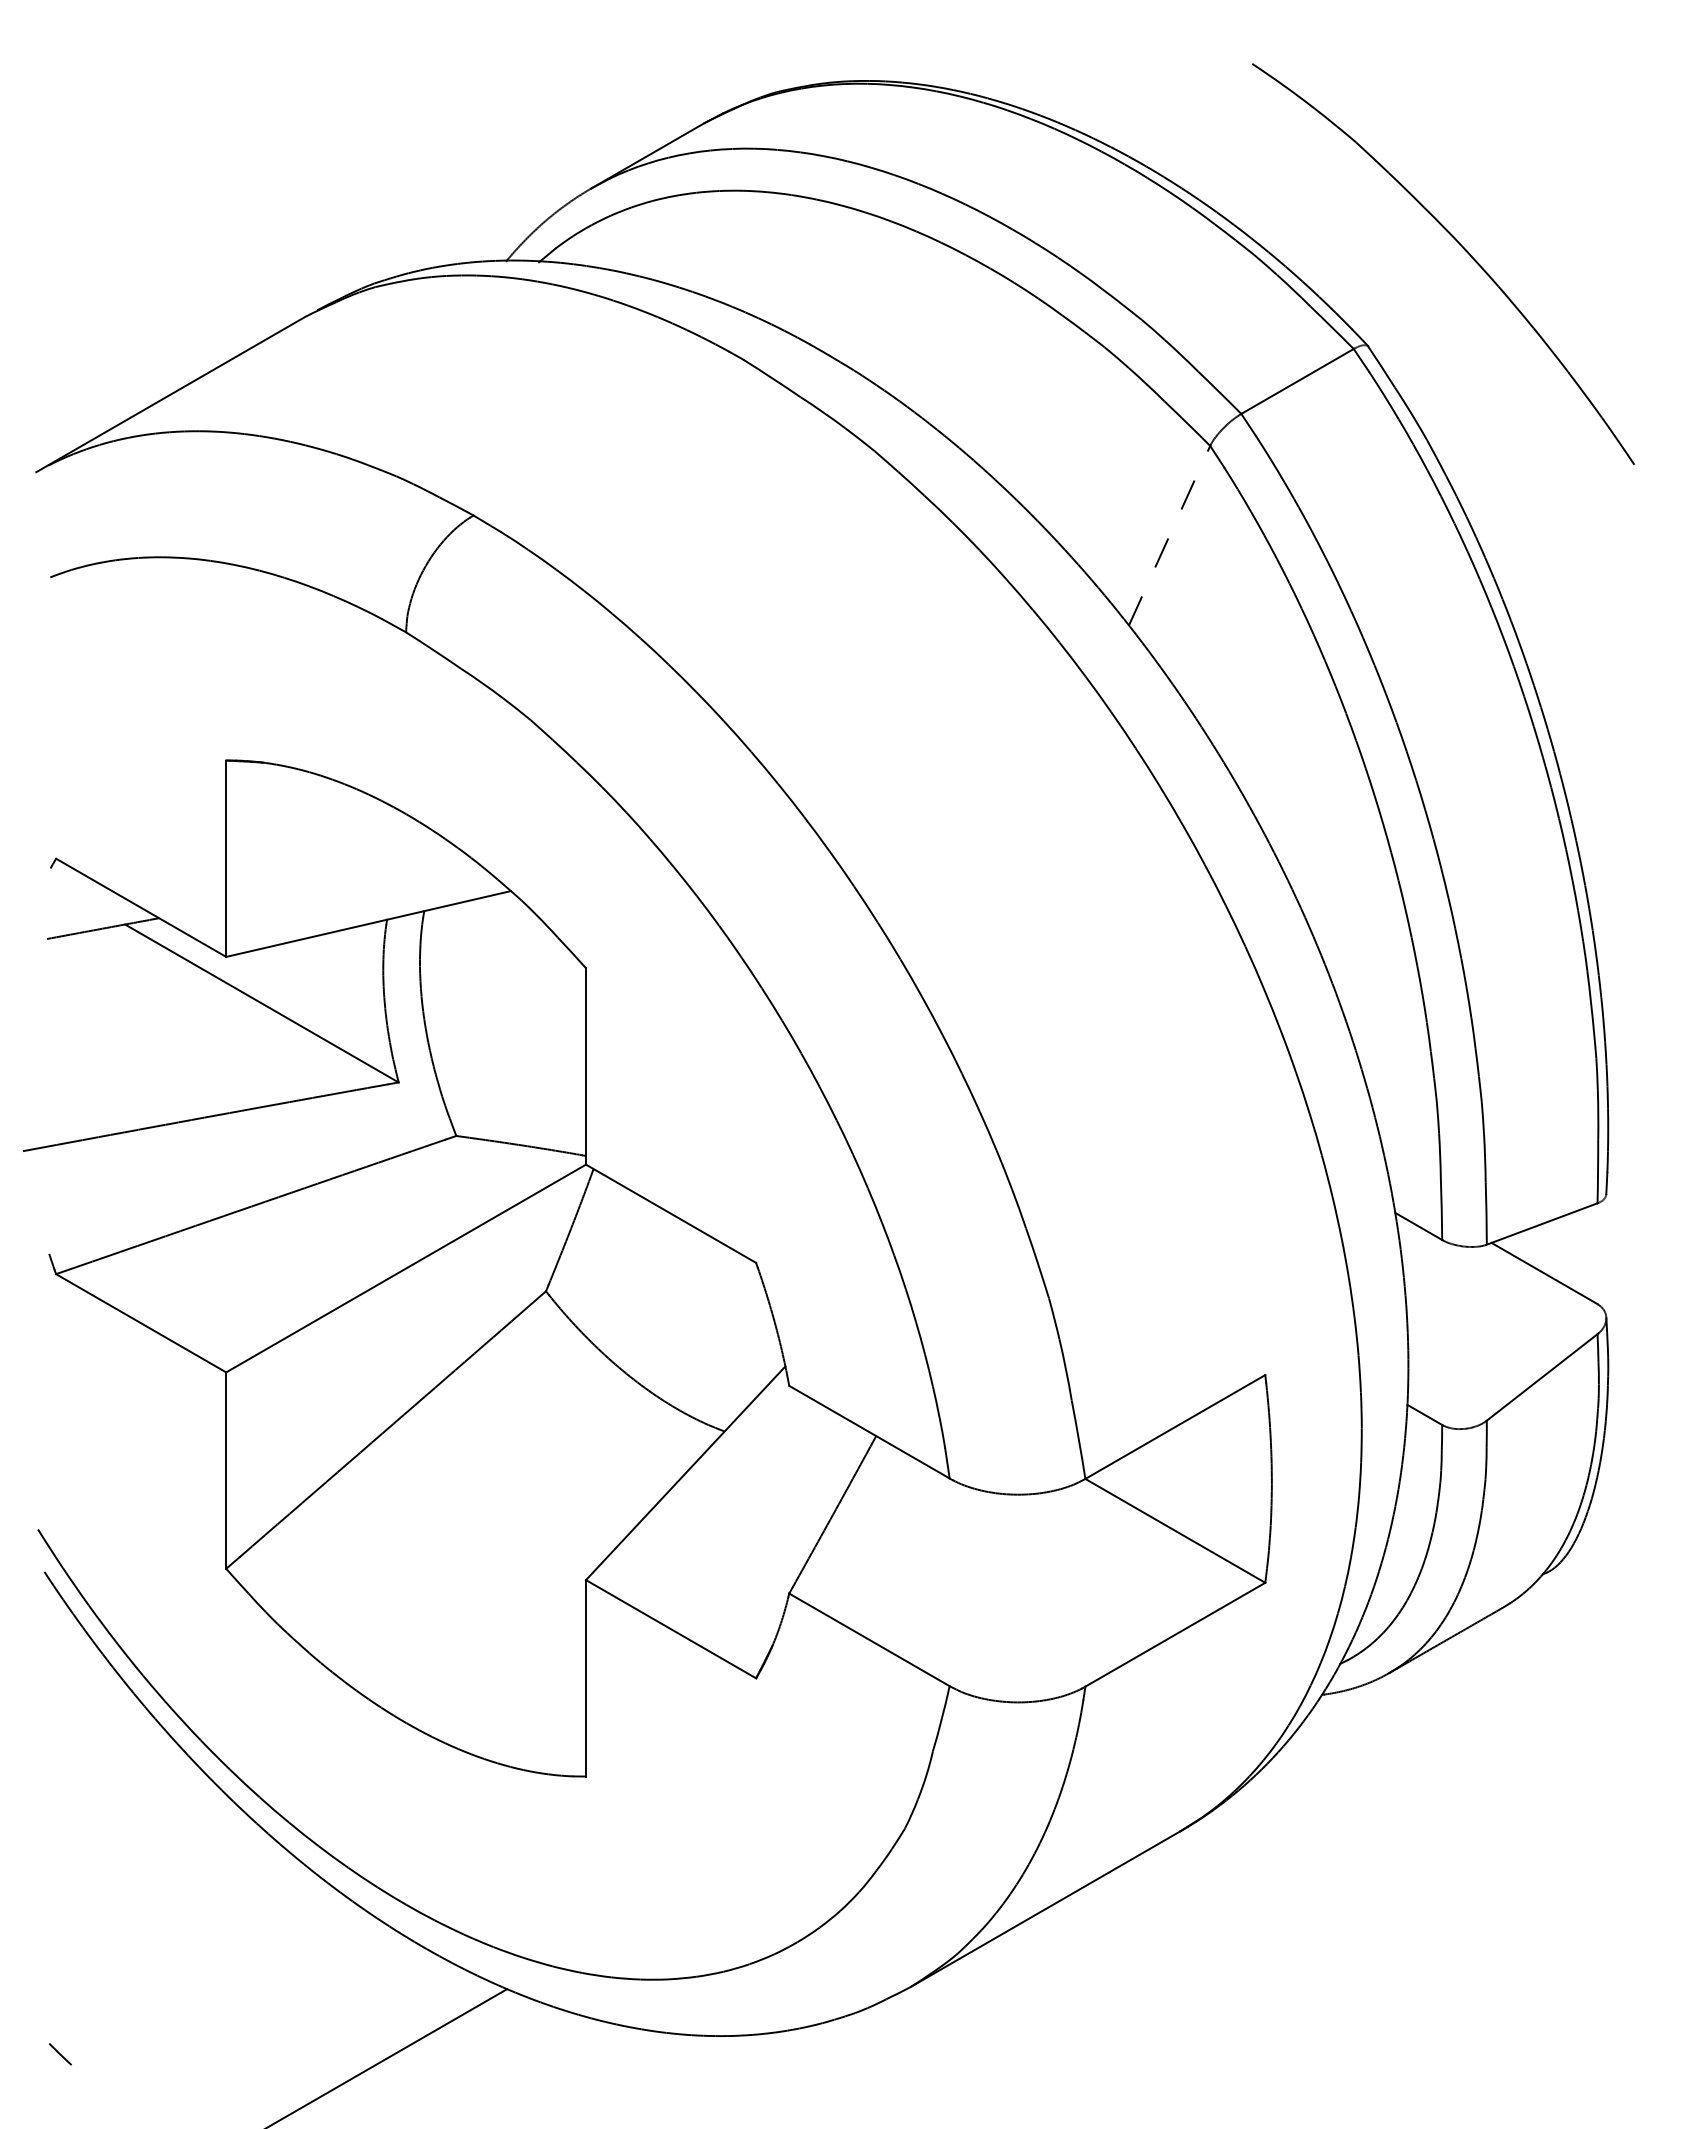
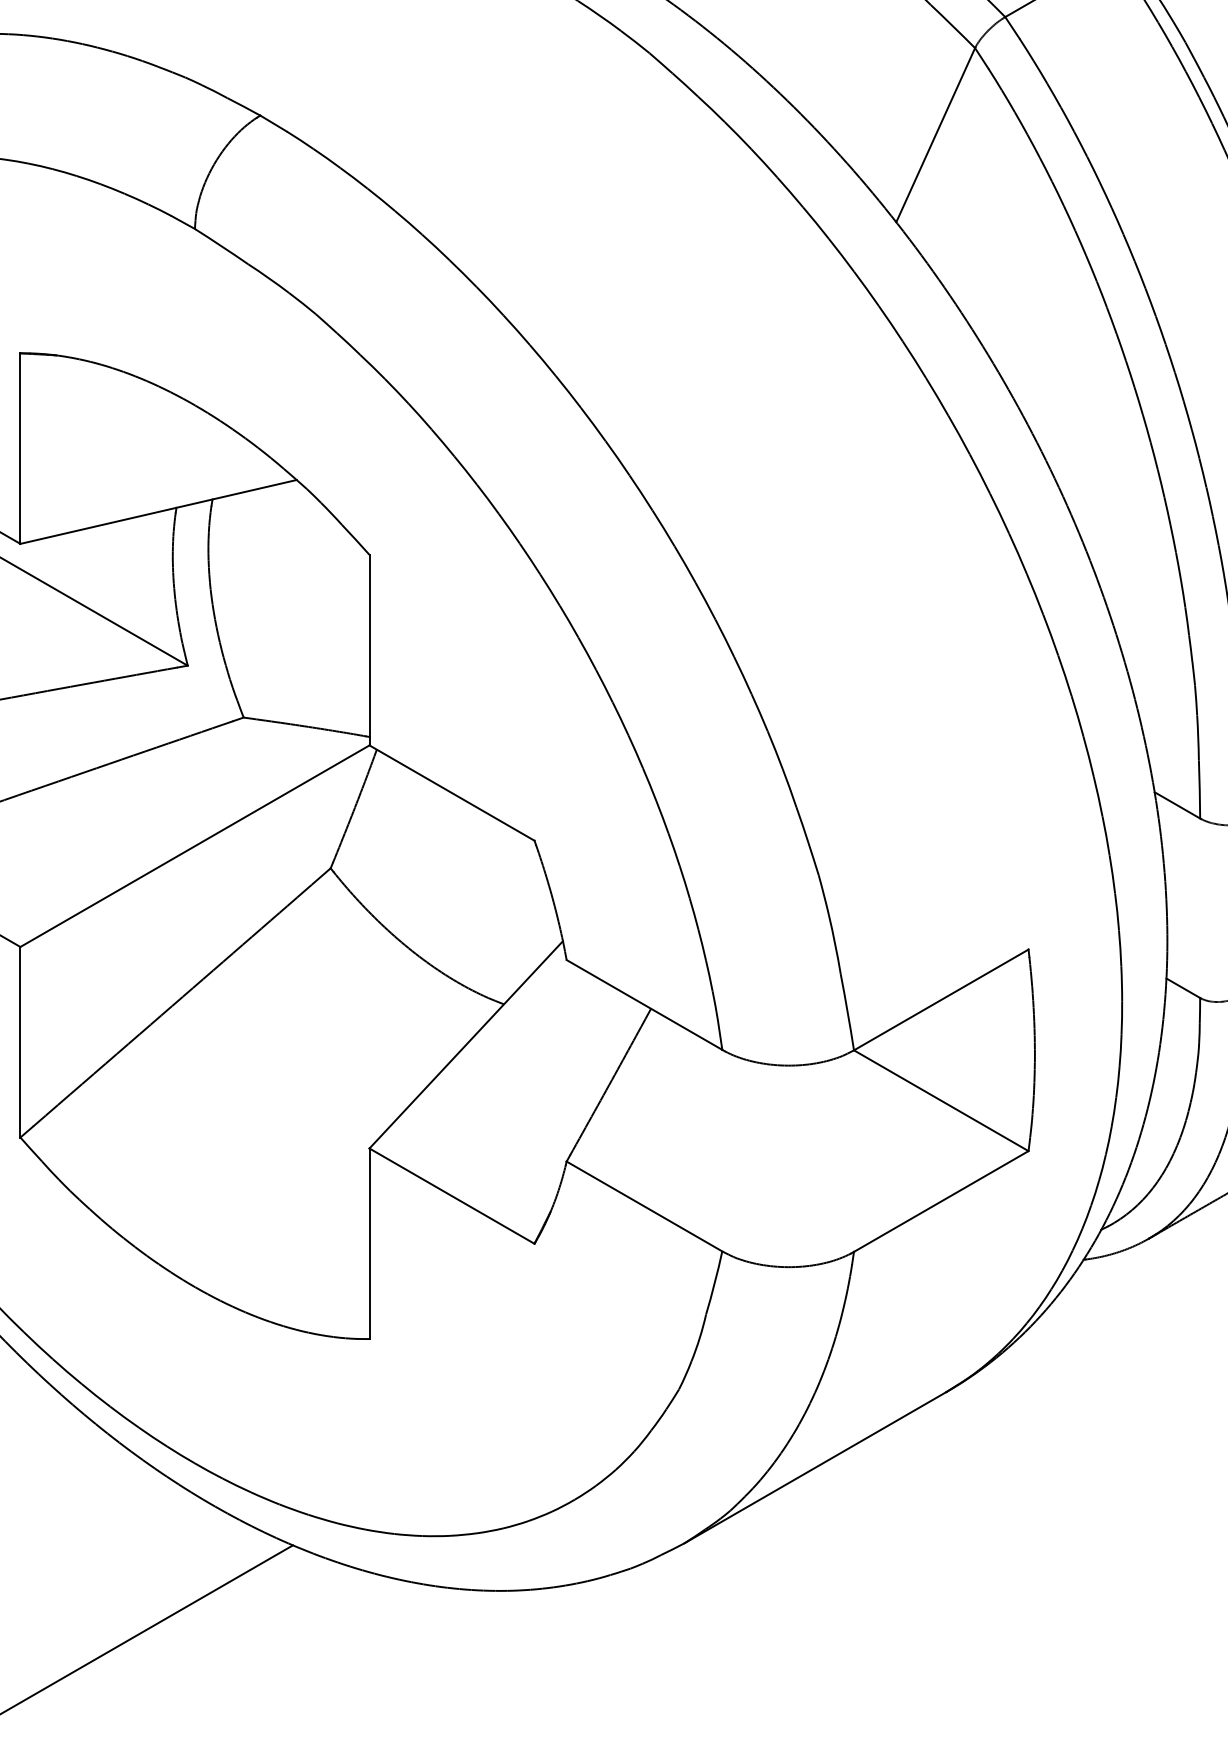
line: (1169, 535) -> (935, 135), dashed -> solid

